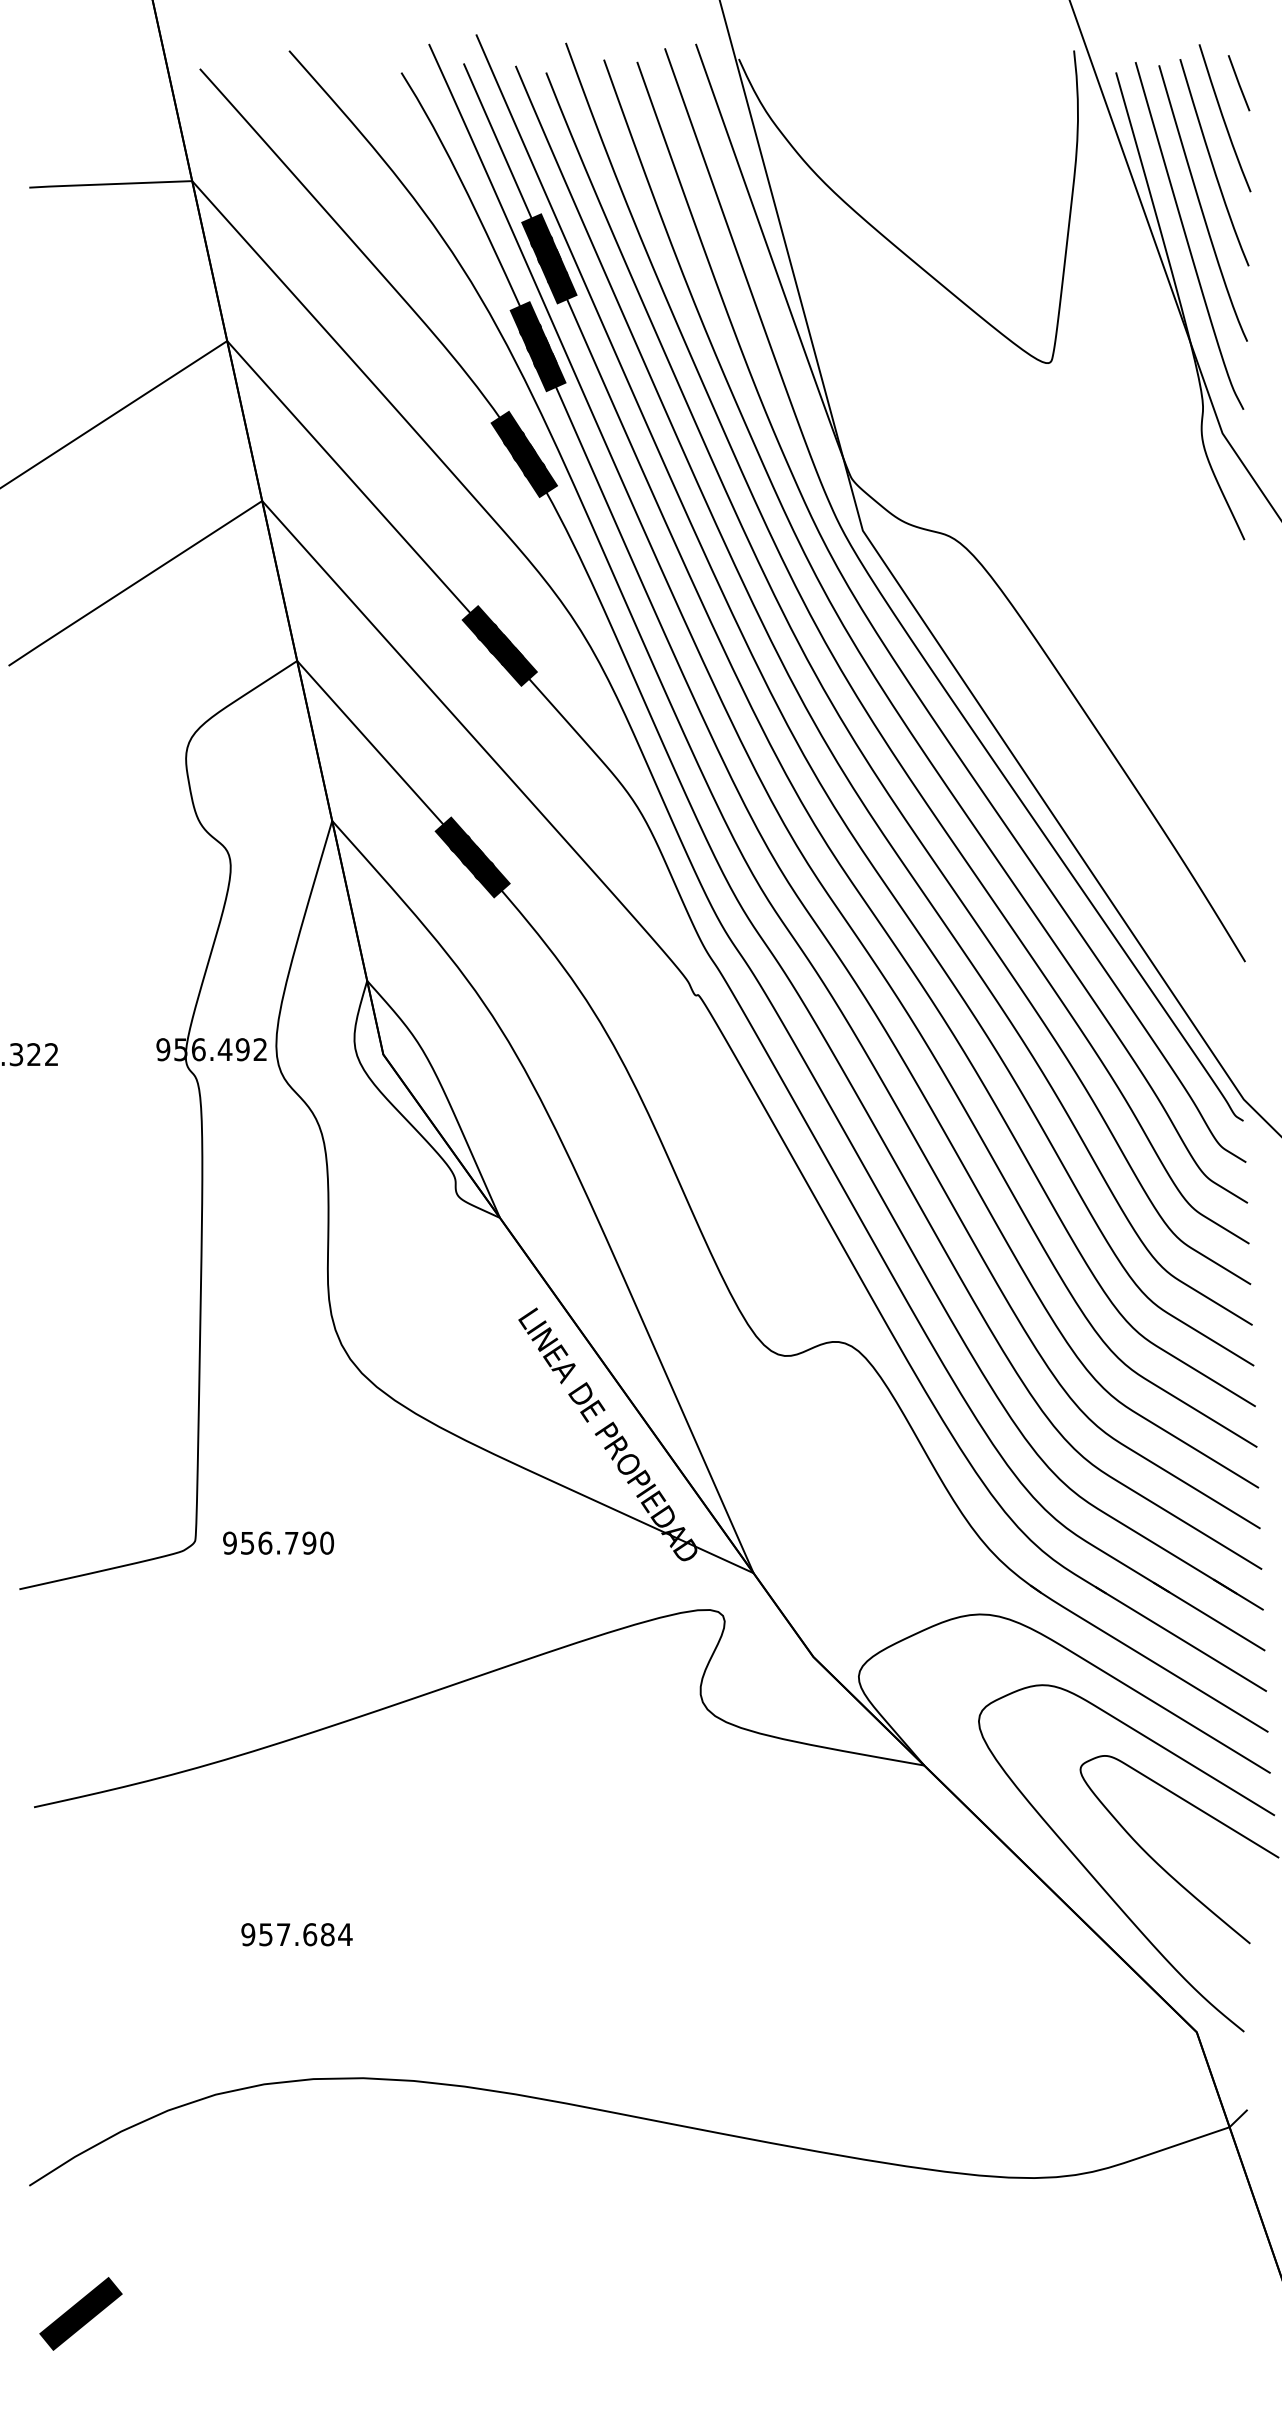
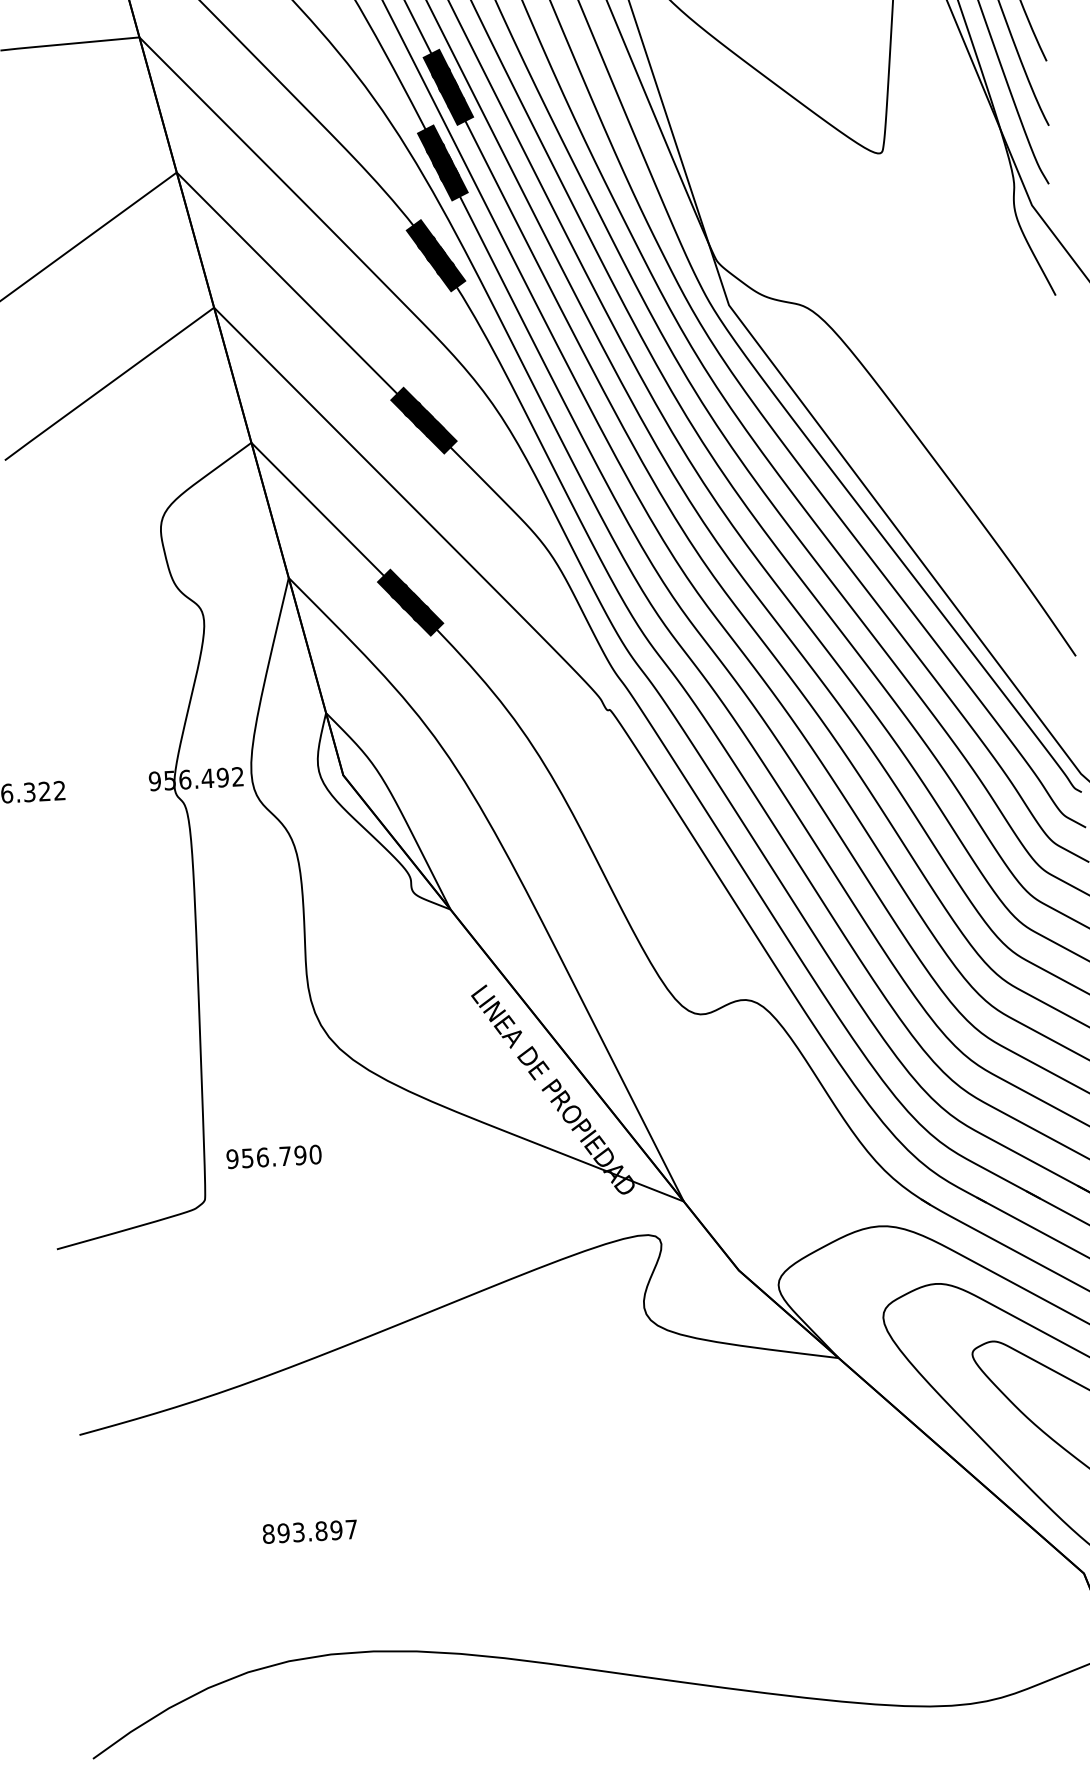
text: (278, 1542) -> (274, 1156), moved
text: (296, 1934) -> (309, 1531), 957.684 -> 893.897

